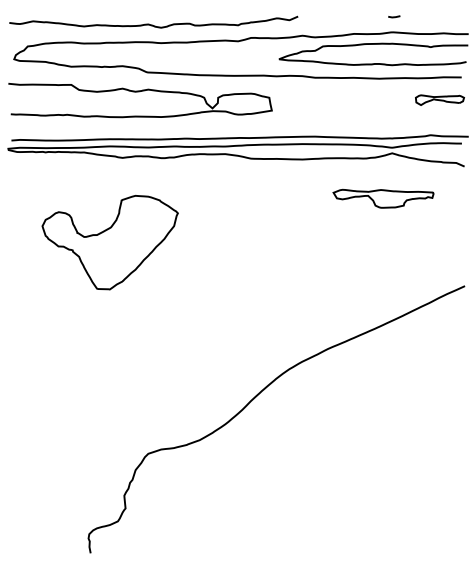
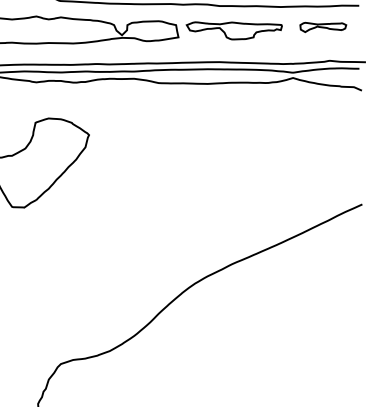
part: (439, 99) -> (322, 26), moved
part: (383, 198) -> (234, 30), moved

